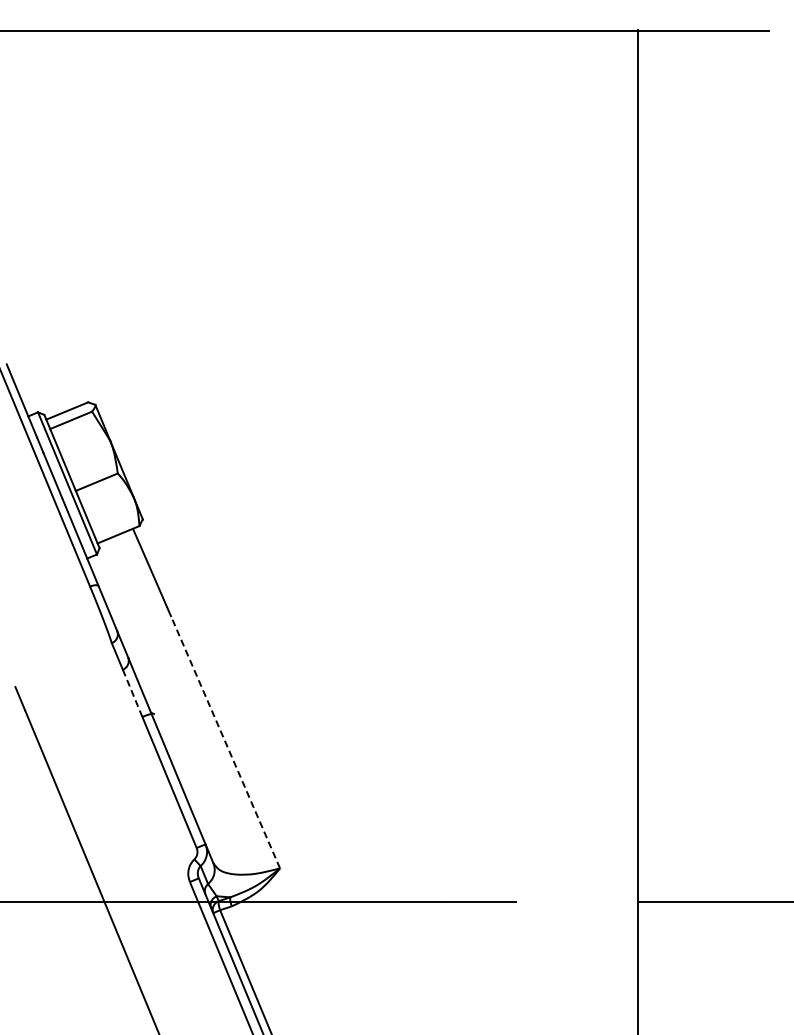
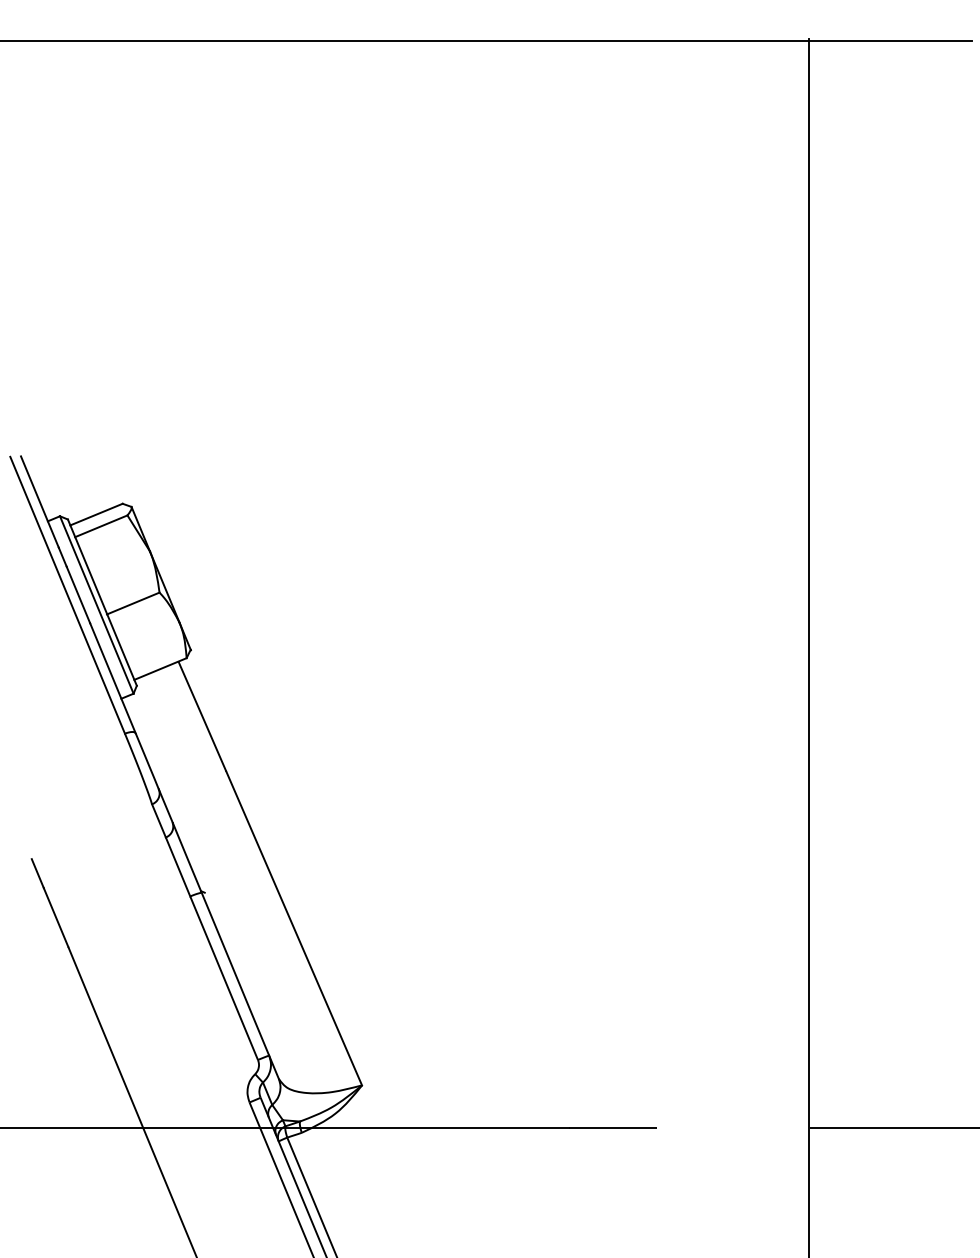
line: (132, 693) -> (177, 867), dashed -> solid
line: (225, 742) -> (293, 928), dashed -> solid

